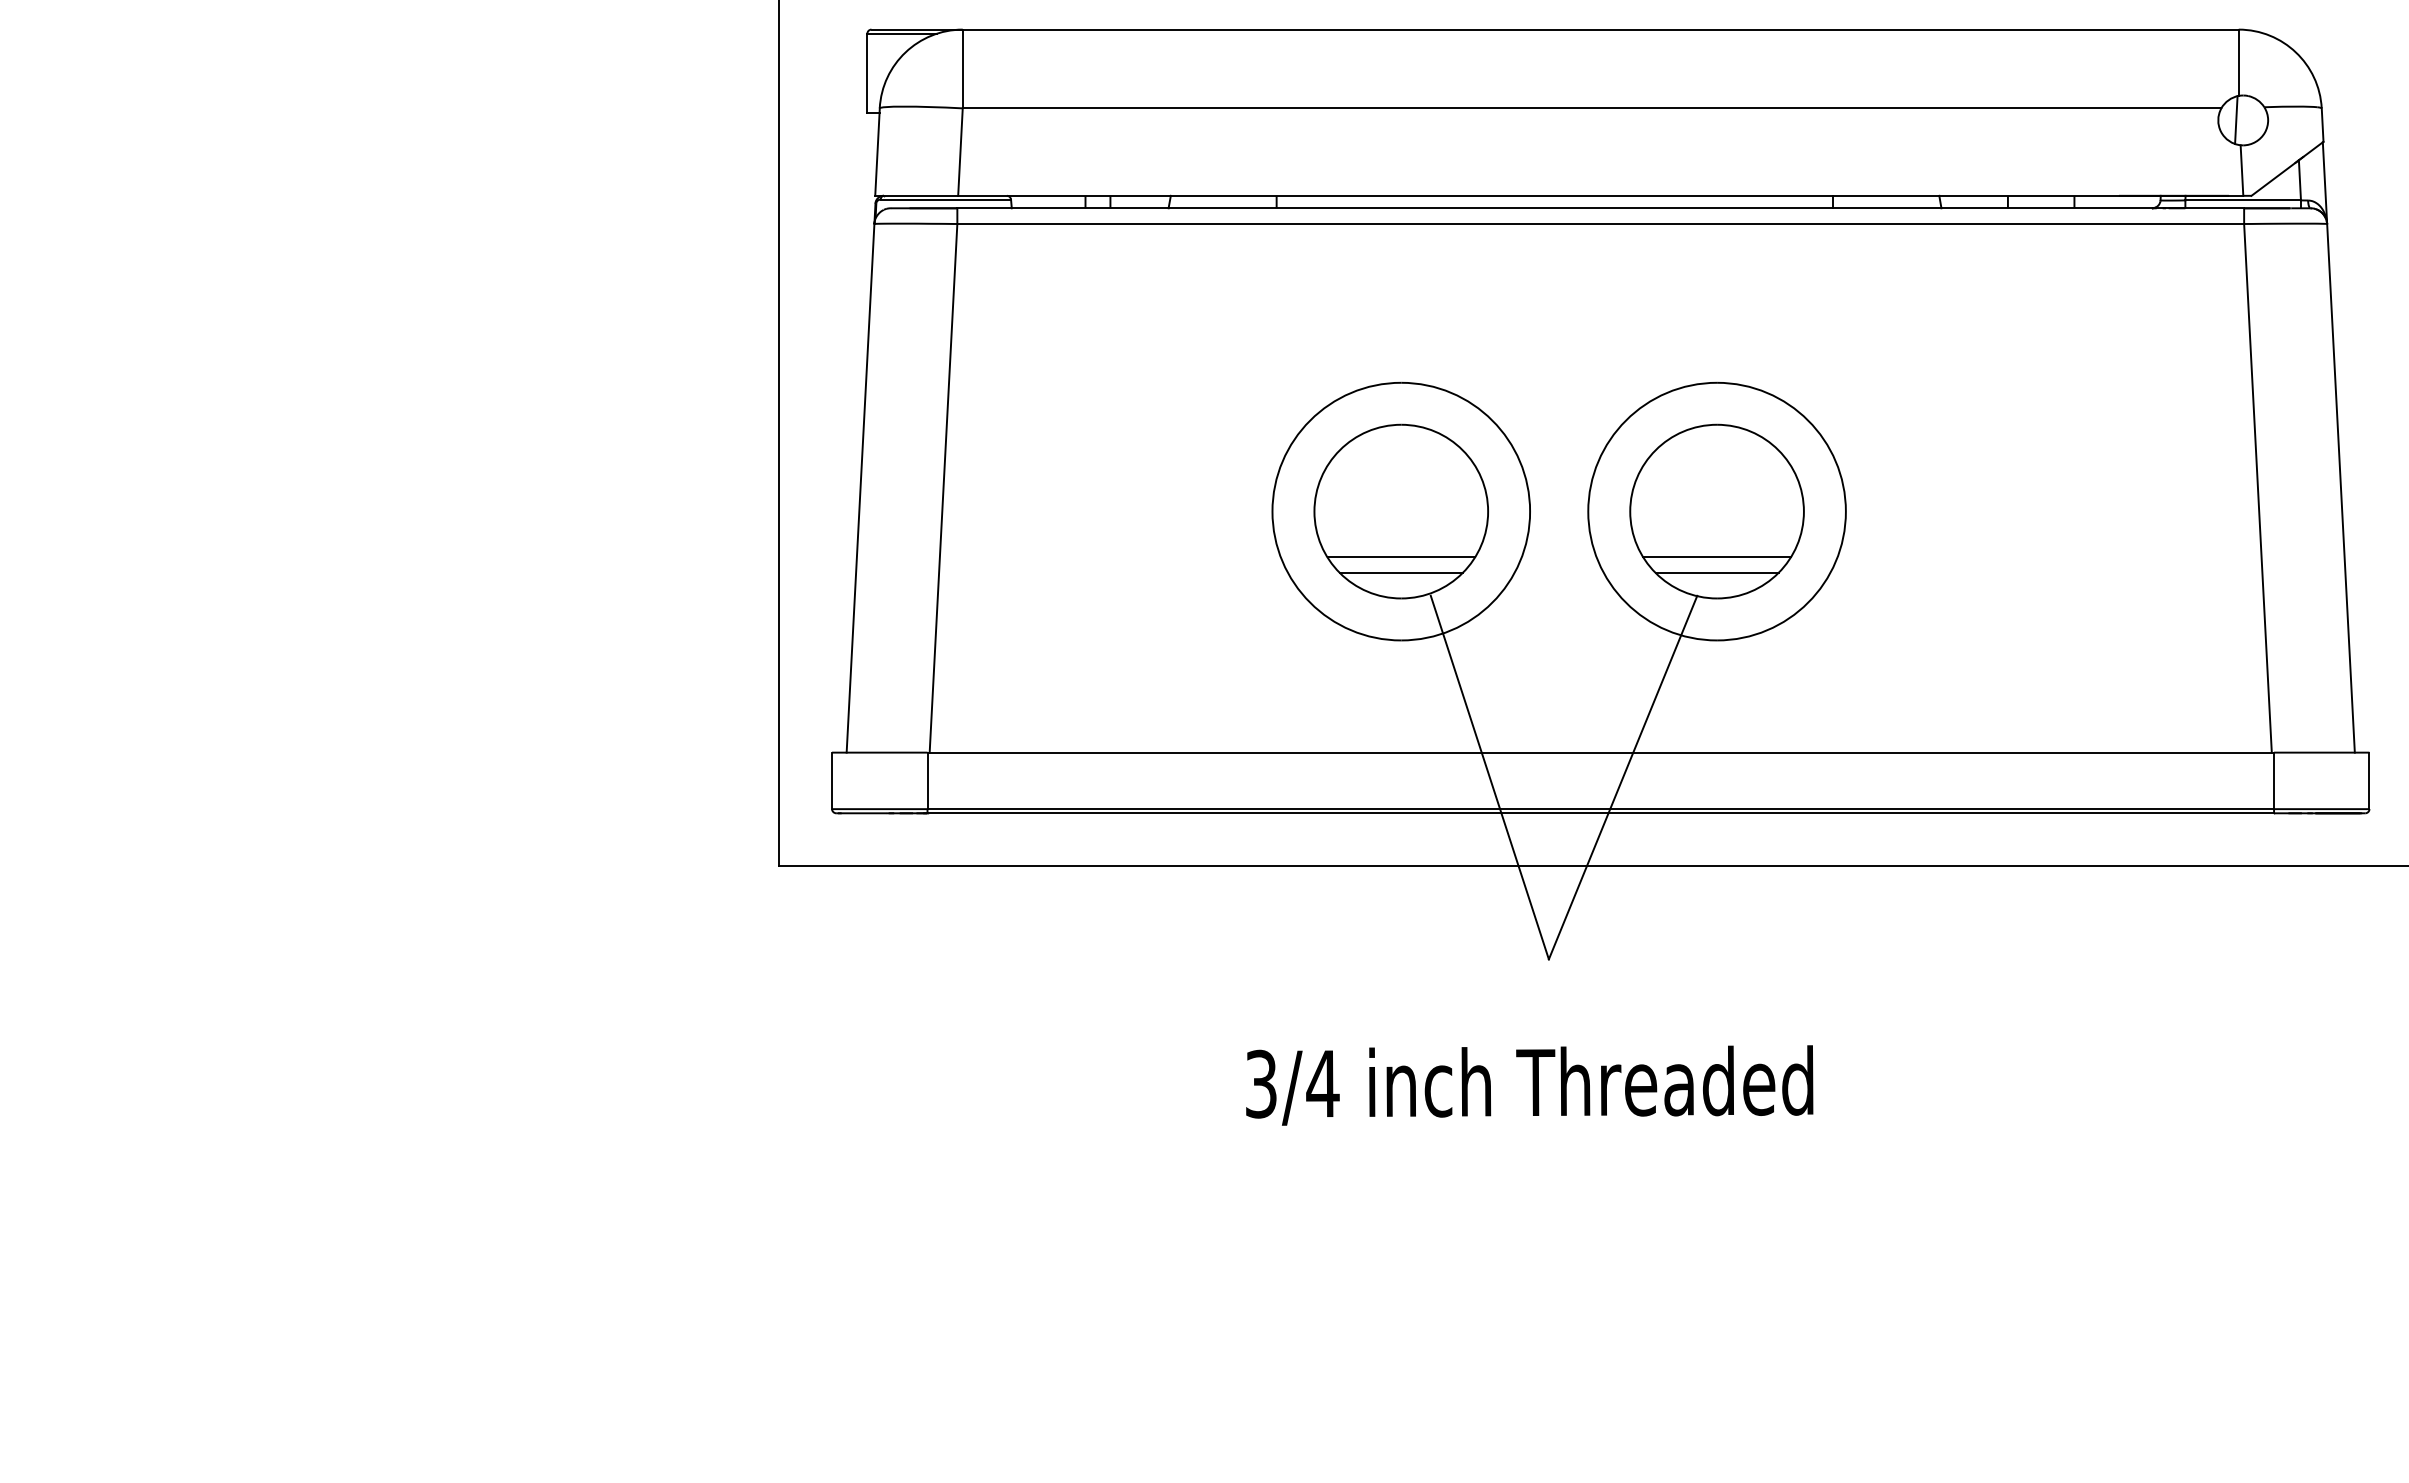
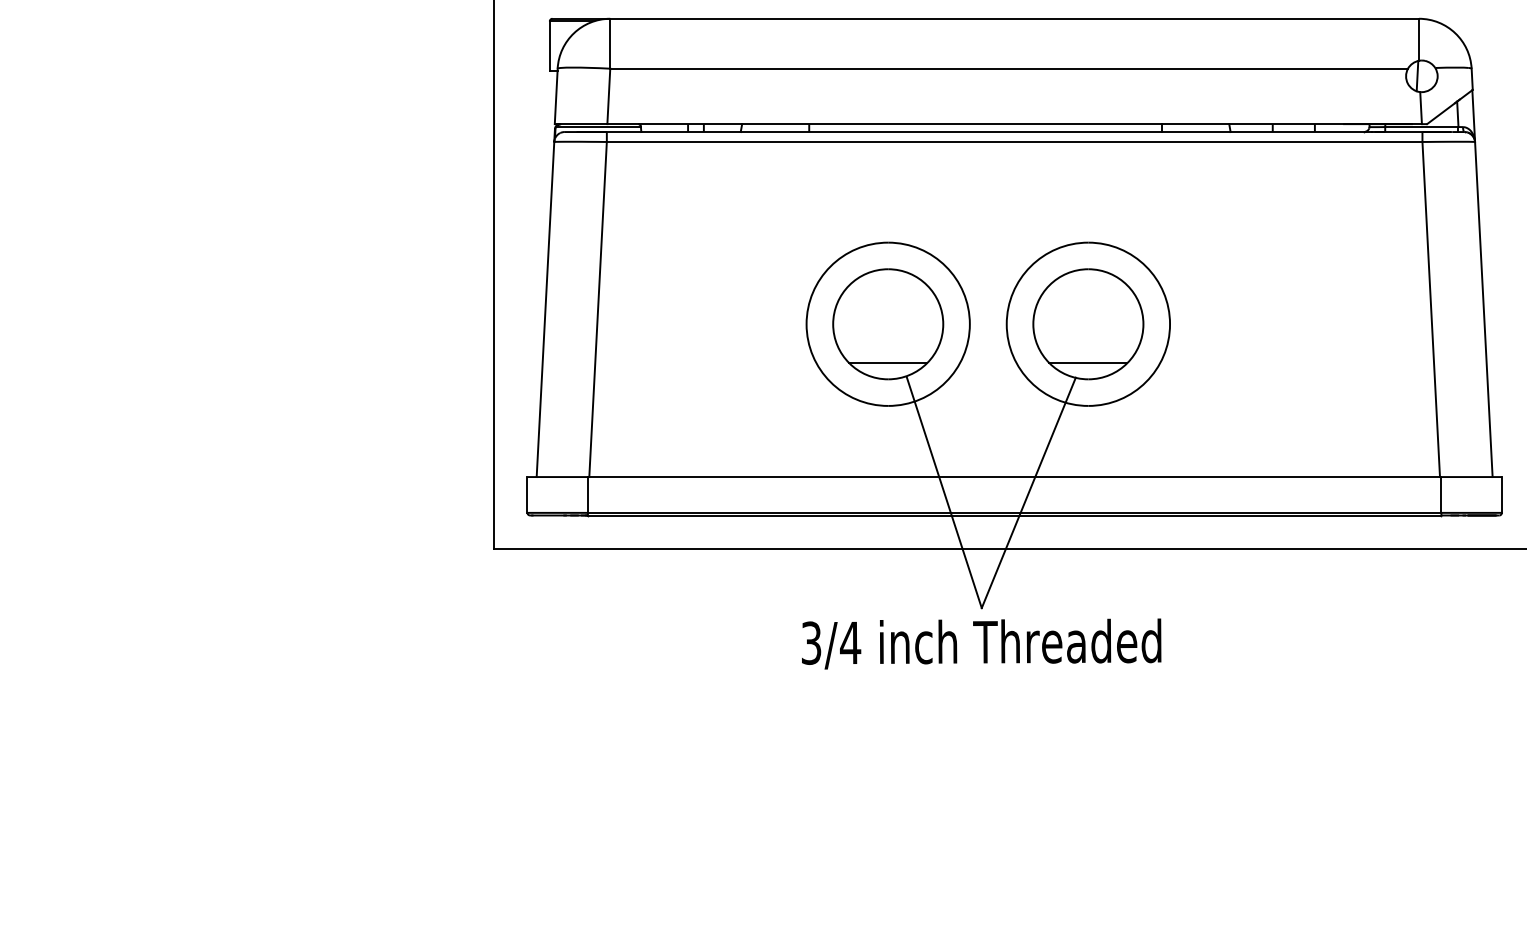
line: (1401, 557) -> (888, 353), removed
line: (1717, 557) -> (1088, 353), removed
text: (1529, 1084) -> (981, 643), moved

